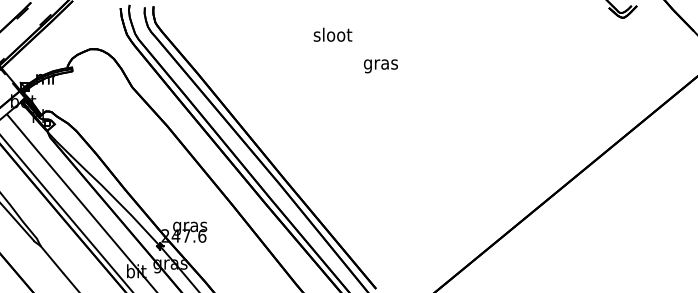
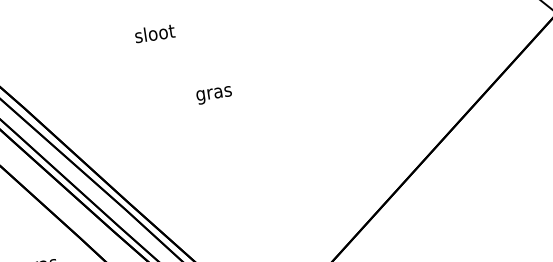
text: (332, 34) -> (154, 33), moved
text: (380, 66) -> (213, 95), moved

